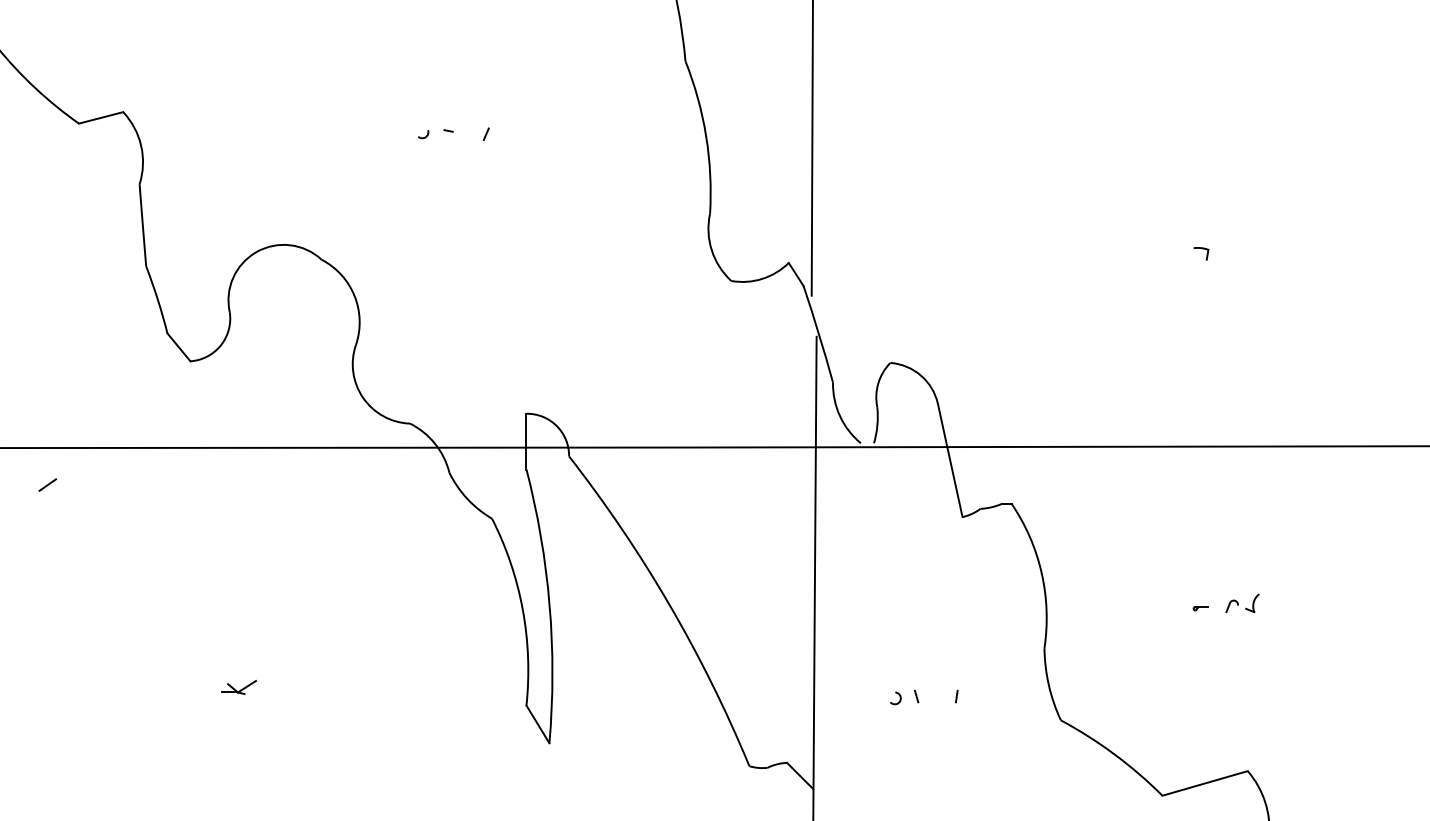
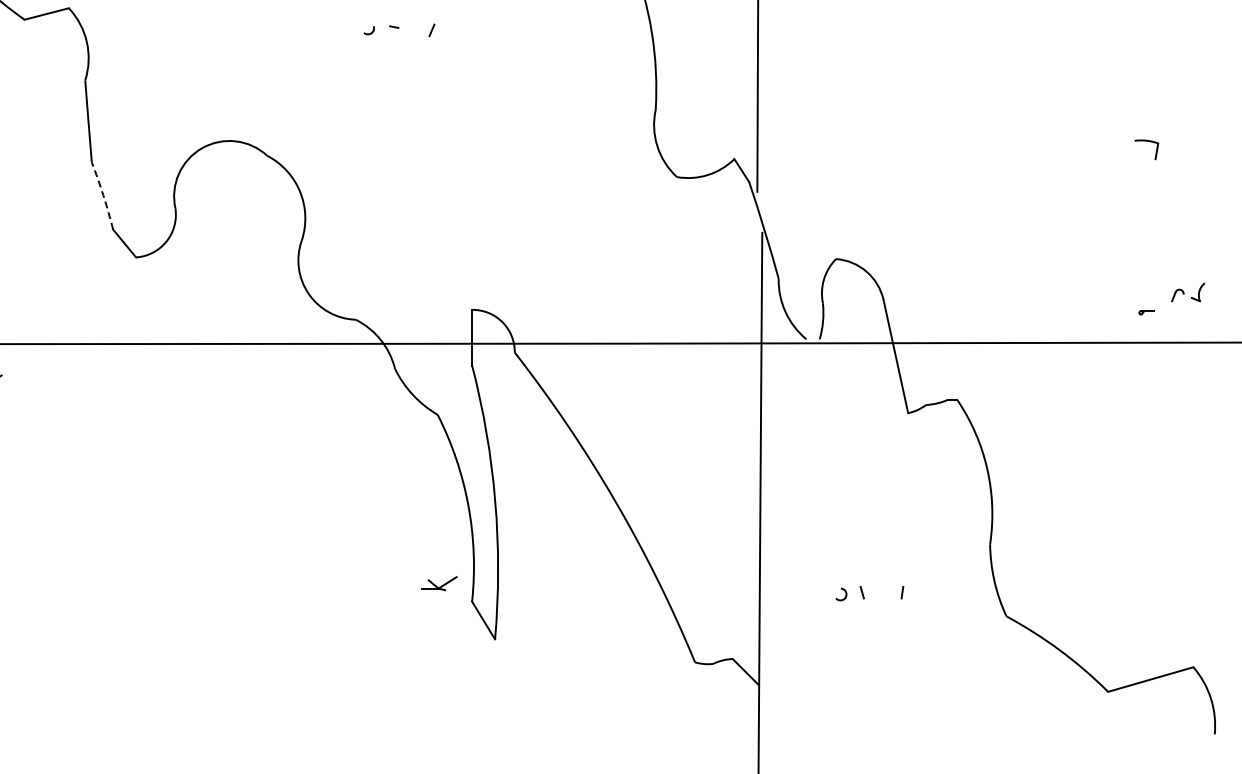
part: (1201, 253) -> (1147, 149), size x1.6
arc: (157, 299) -> (103, 195), solid -> dashed
part: (1242, 603) -> (1188, 292), moved
part: (1200, 608) -> (1146, 312), moved
part: (238, 687) -> (439, 583), moved

